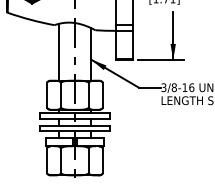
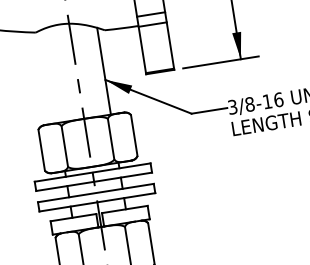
line: (58, 51) -> (49, 74), removed

